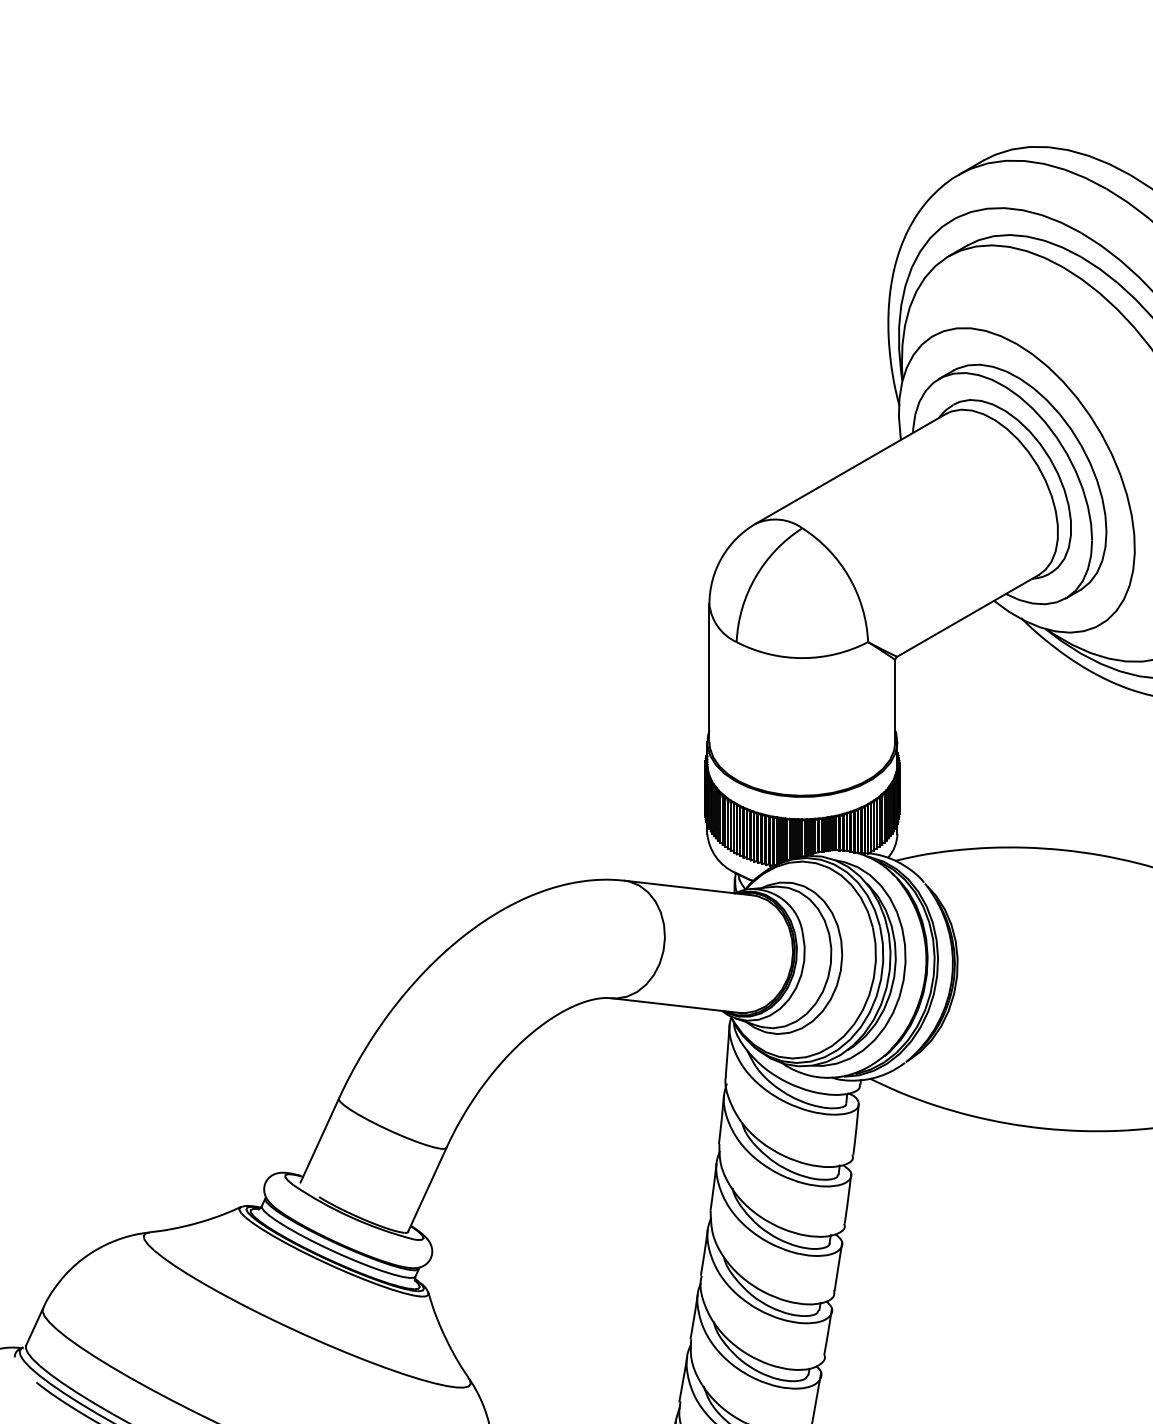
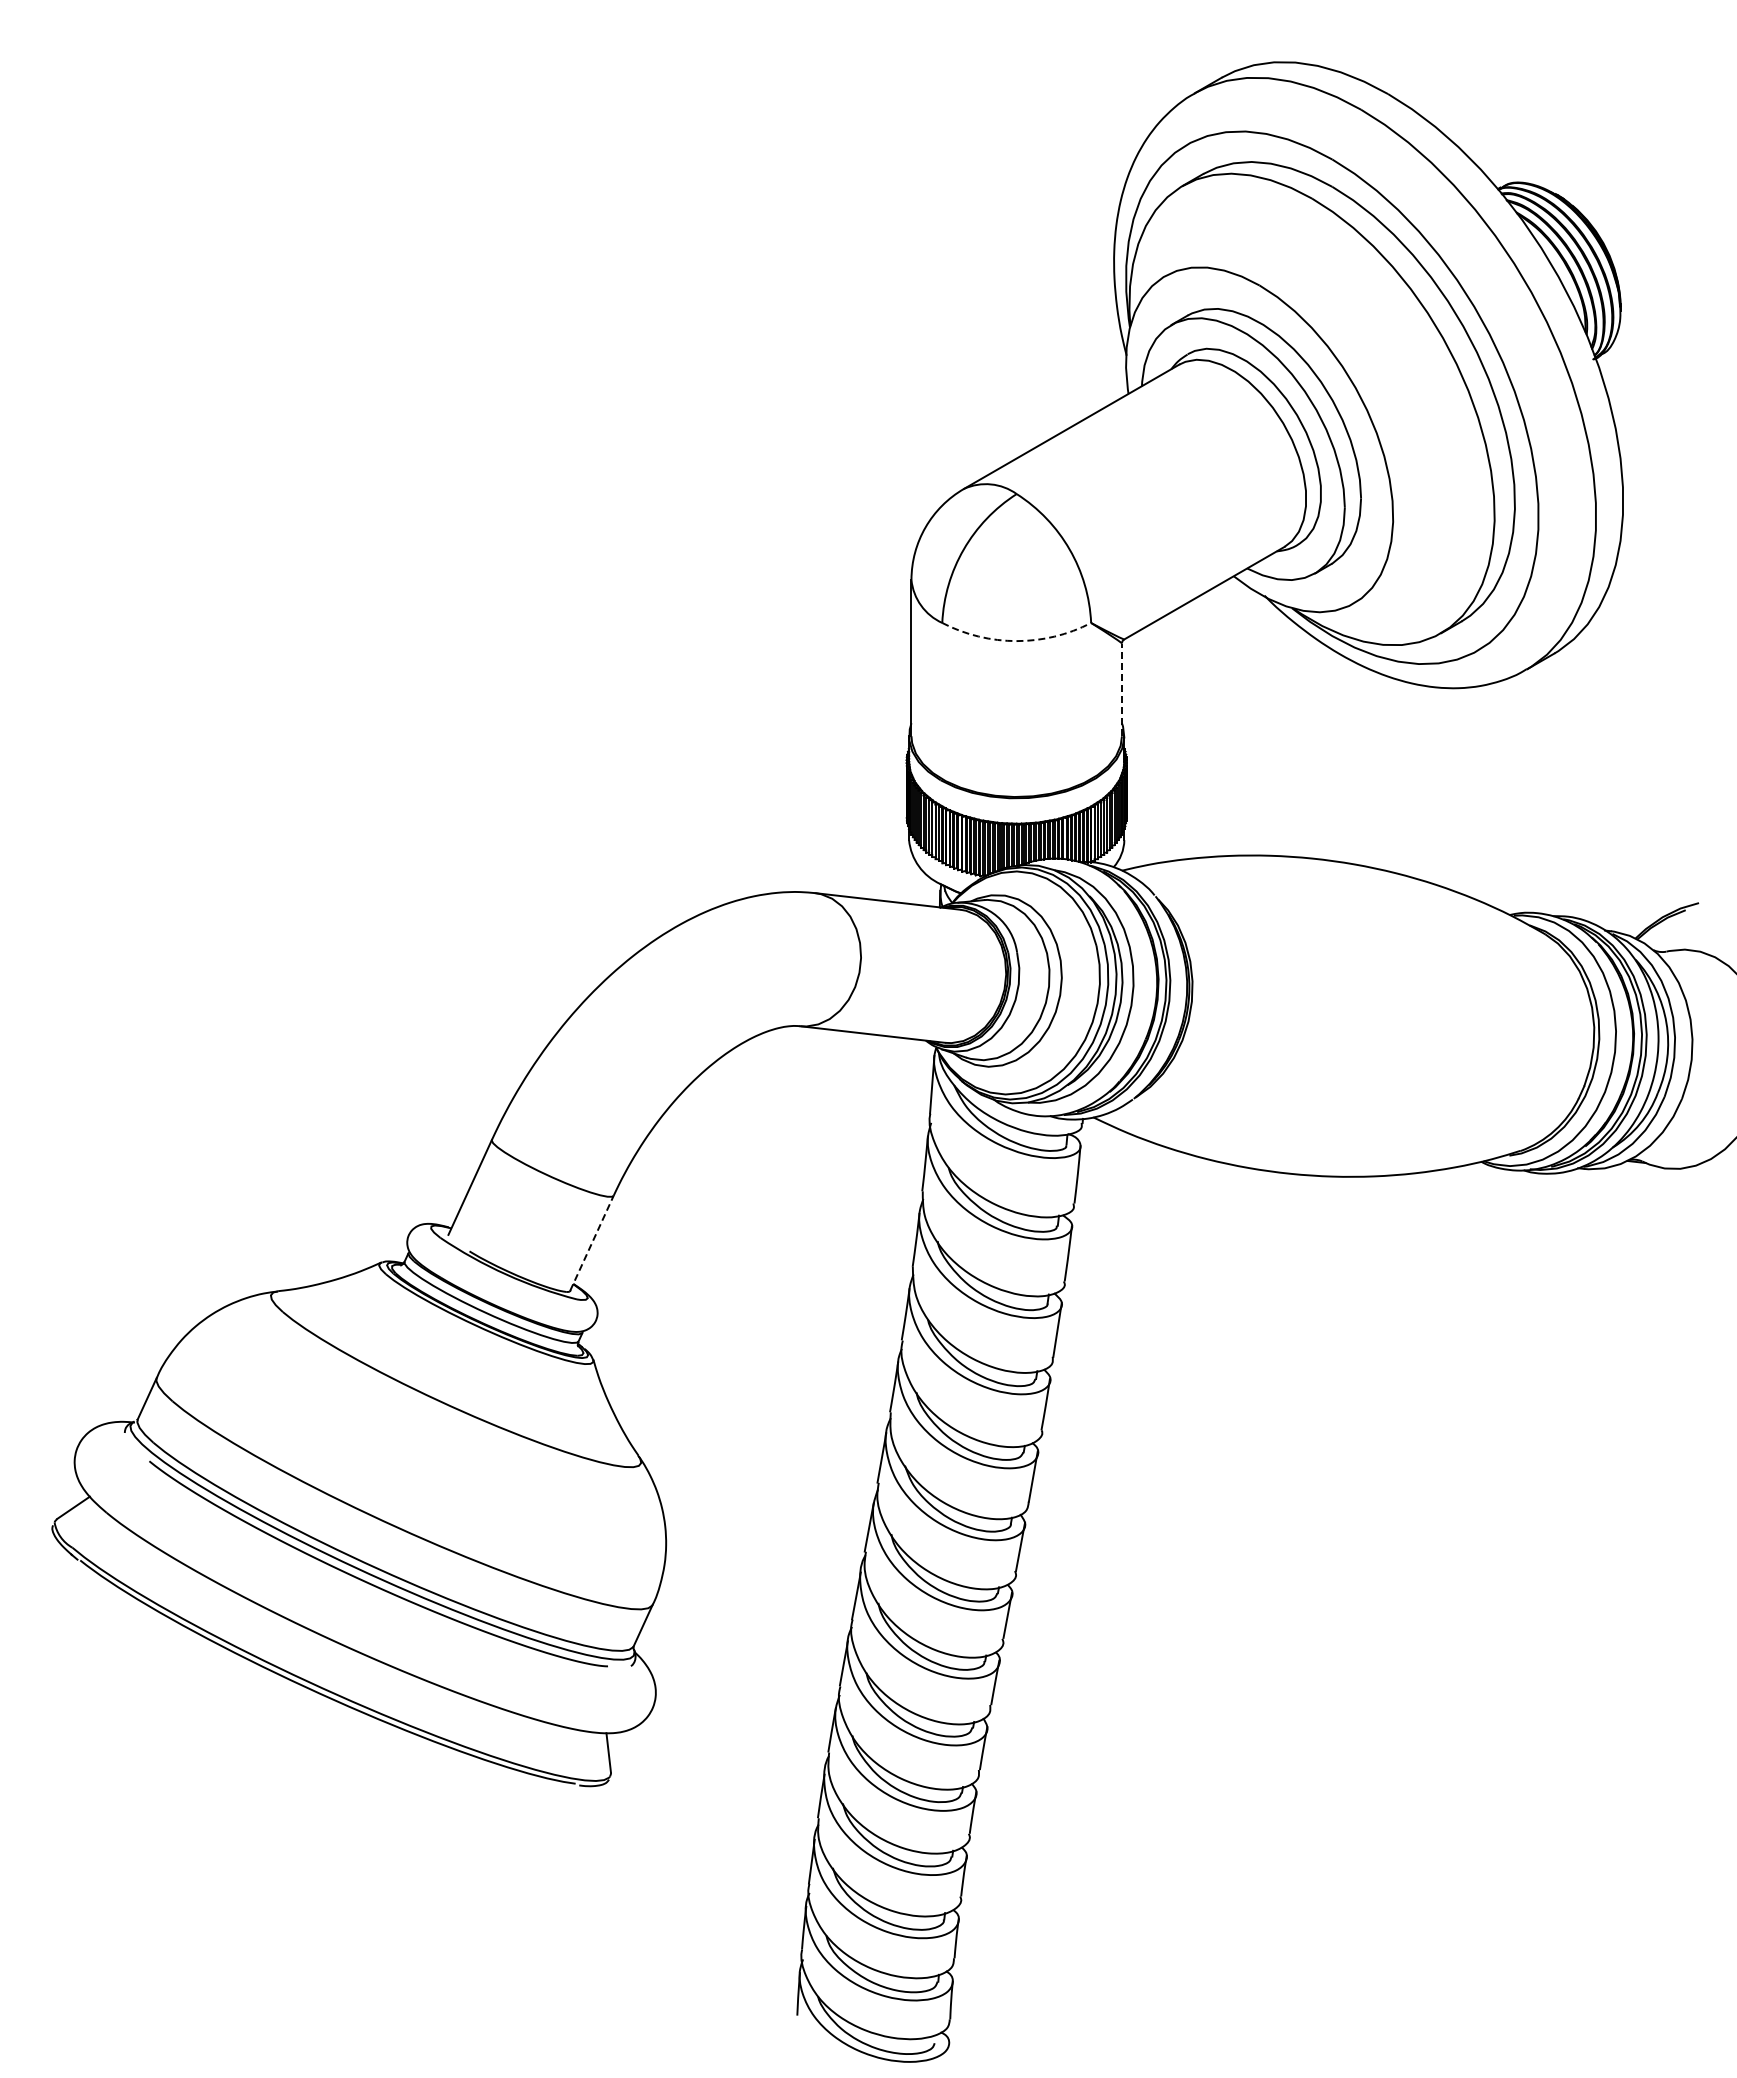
arc: (802, 658) -> (1016, 641), solid -> dashed
line: (894, 700) -> (1121, 689), solid -> dashed
line: (427, 1189) -> (592, 1242), solid -> dashed

